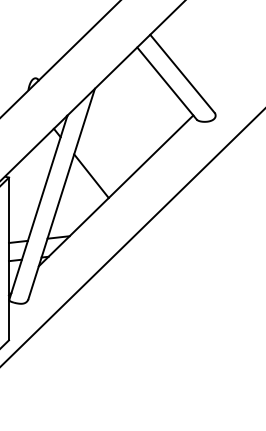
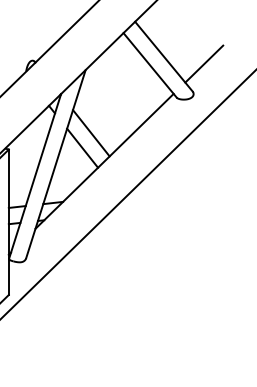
line: (227, 81) -> (204, 63), added
line: (101, 159) -> (91, 133), added

